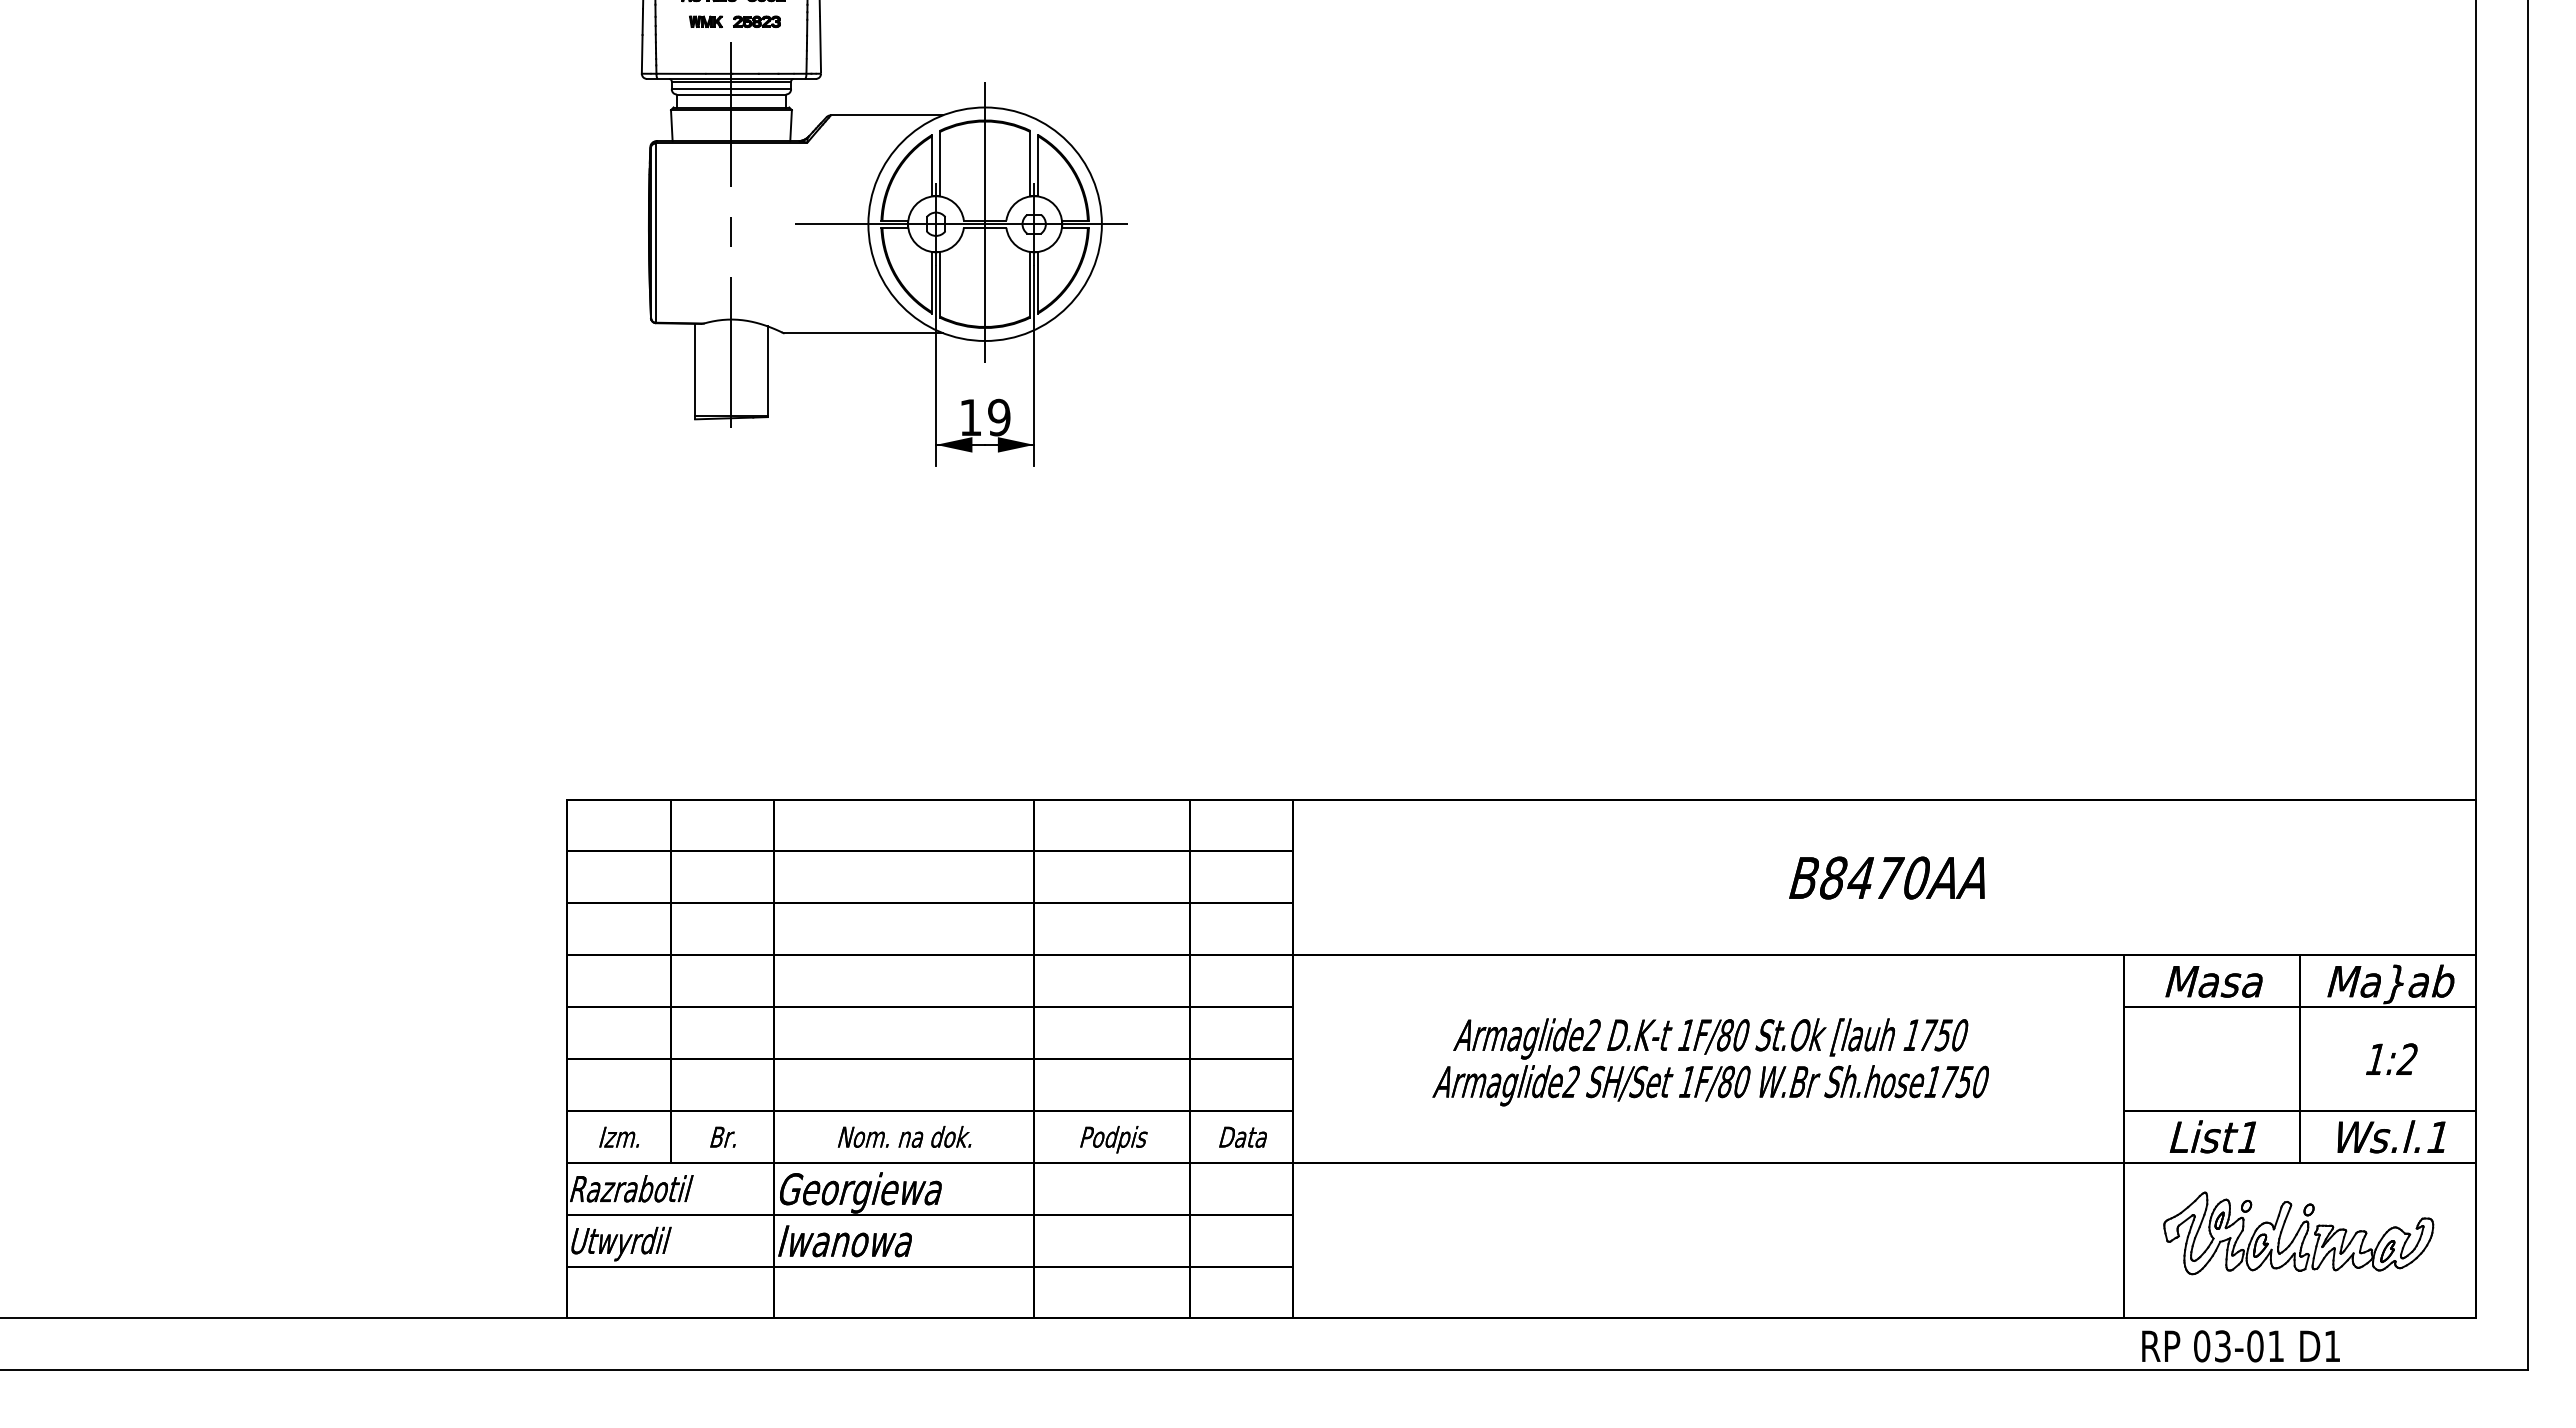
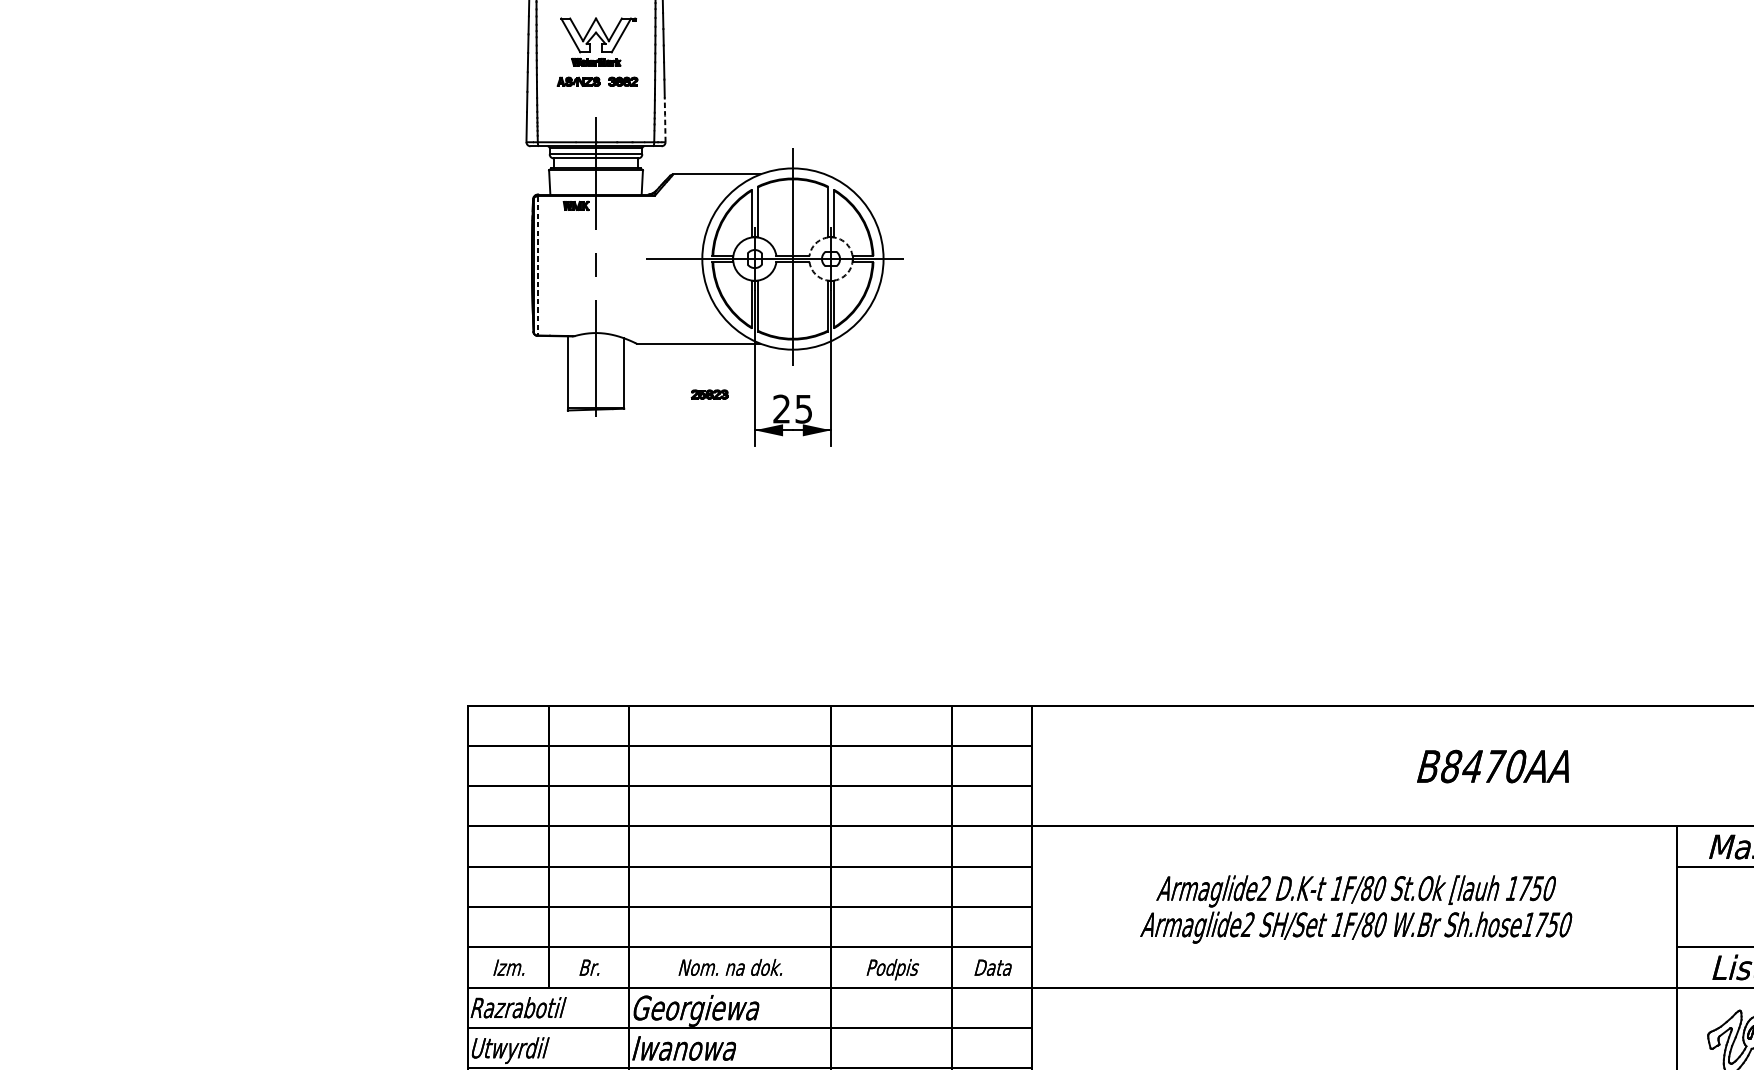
part: (705, 21) -> (575, 205), moved
part: (756, 21) -> (709, 394), moved
line: (820, 44) -> (665, 119), solid -> dashed
arc: (1062, 224) -> (852, 259), solid -> dashed
line: (656, 233) -> (537, 266), solid -> dashed
text: (985, 417) -> (793, 409), 19 -> 25

